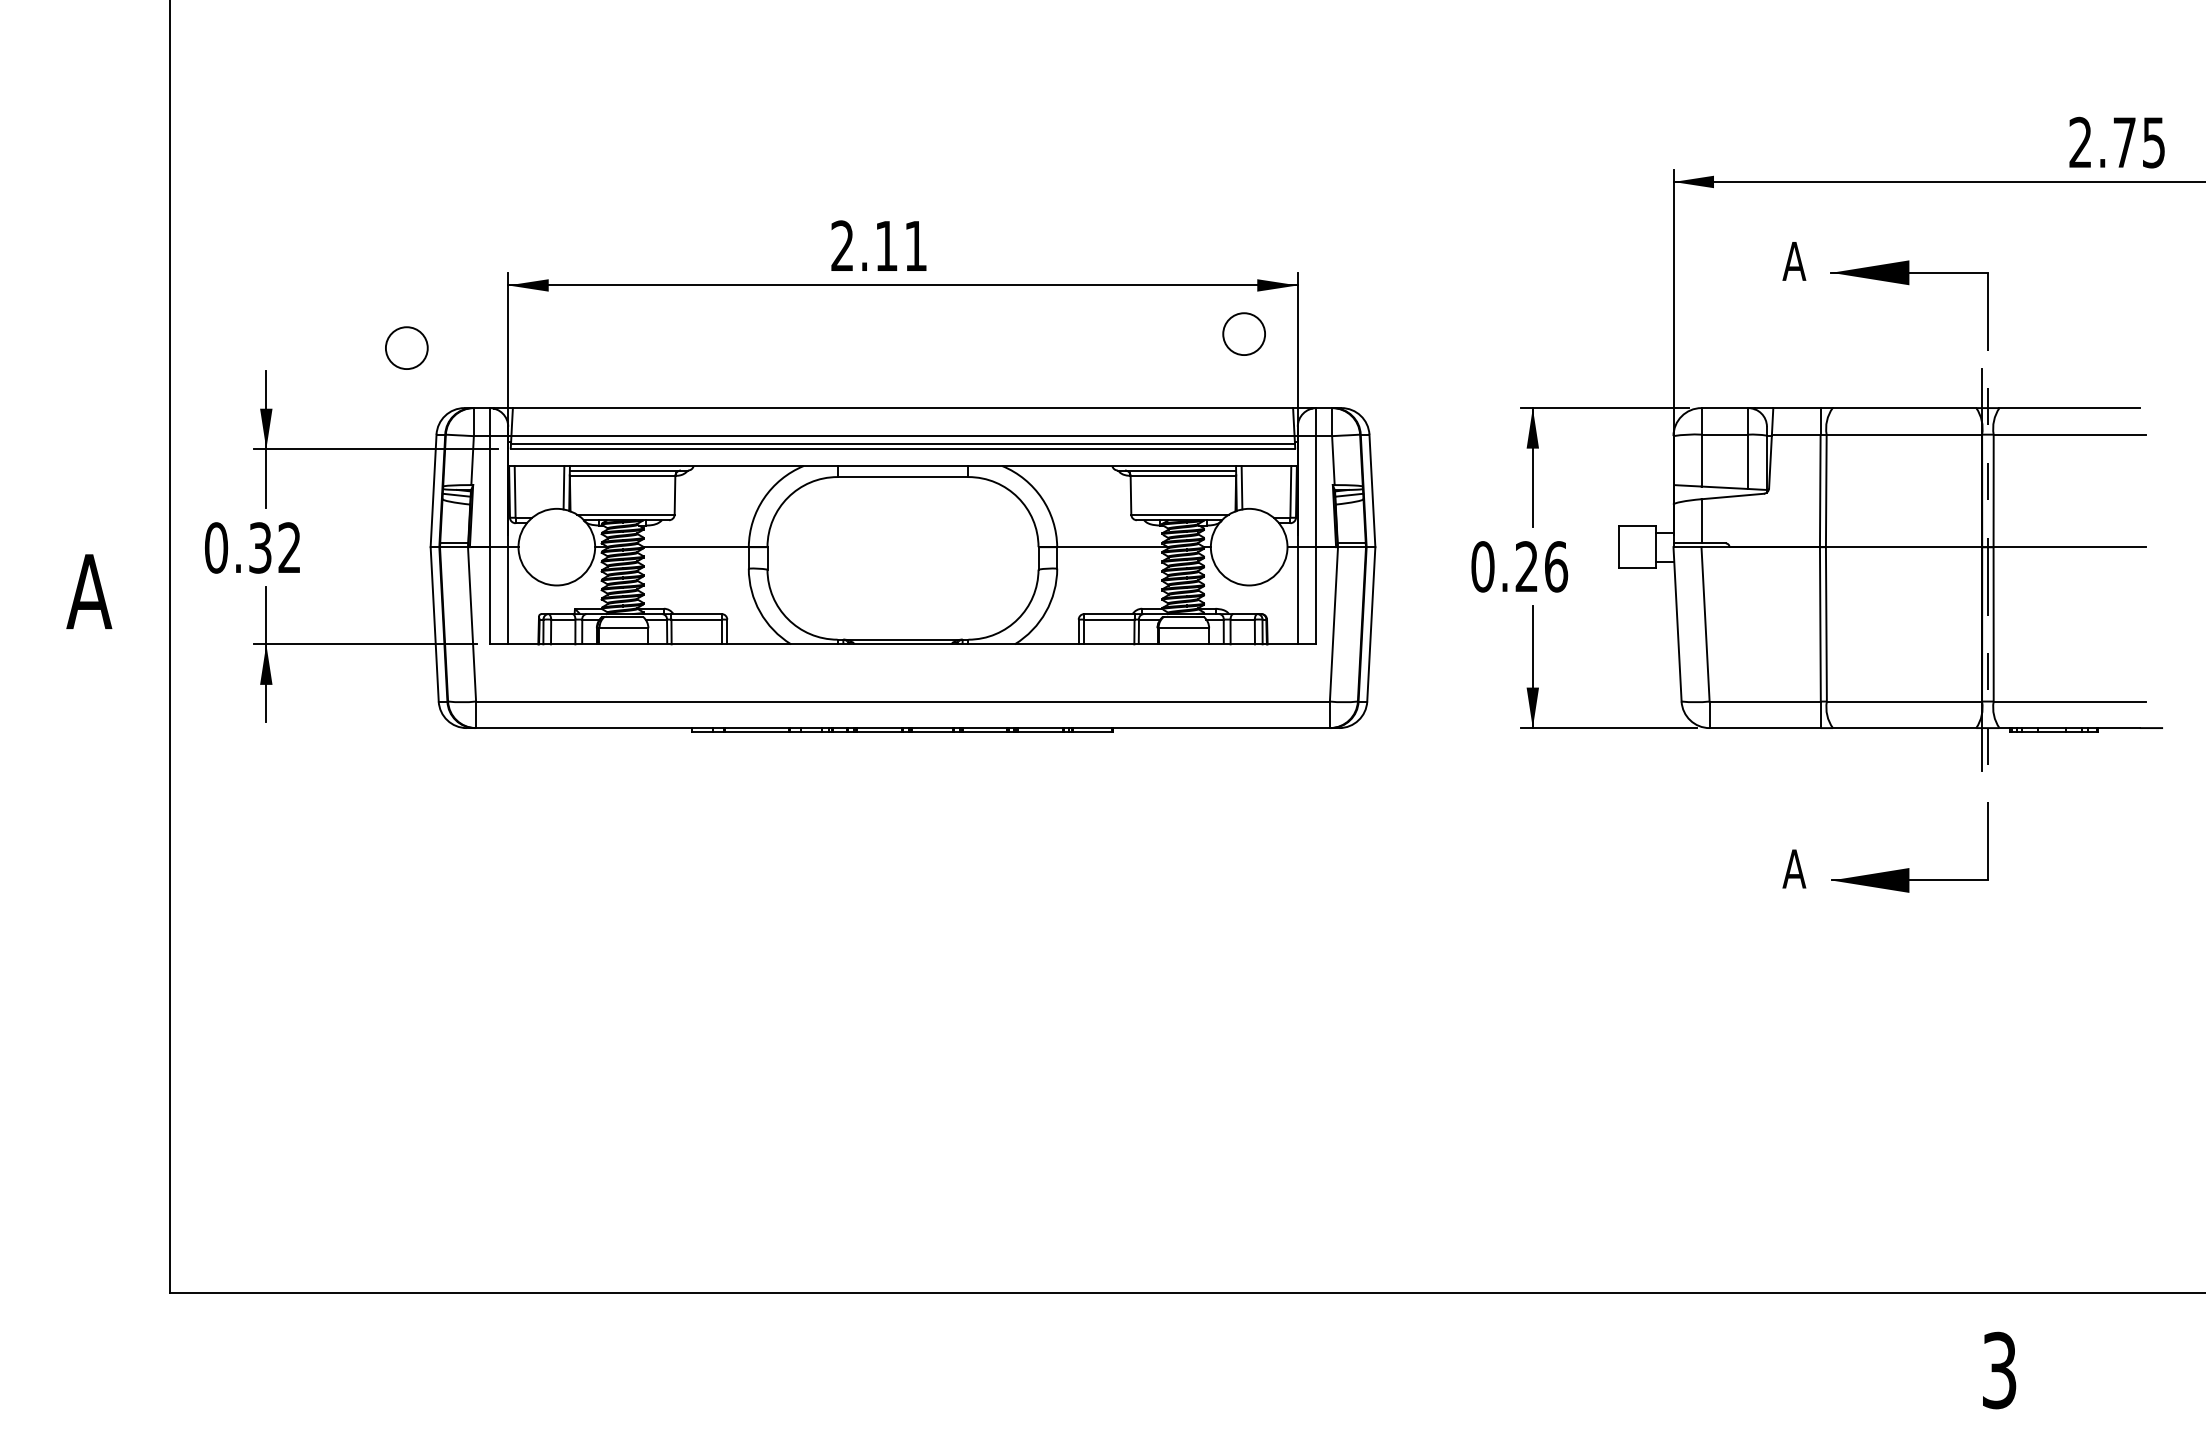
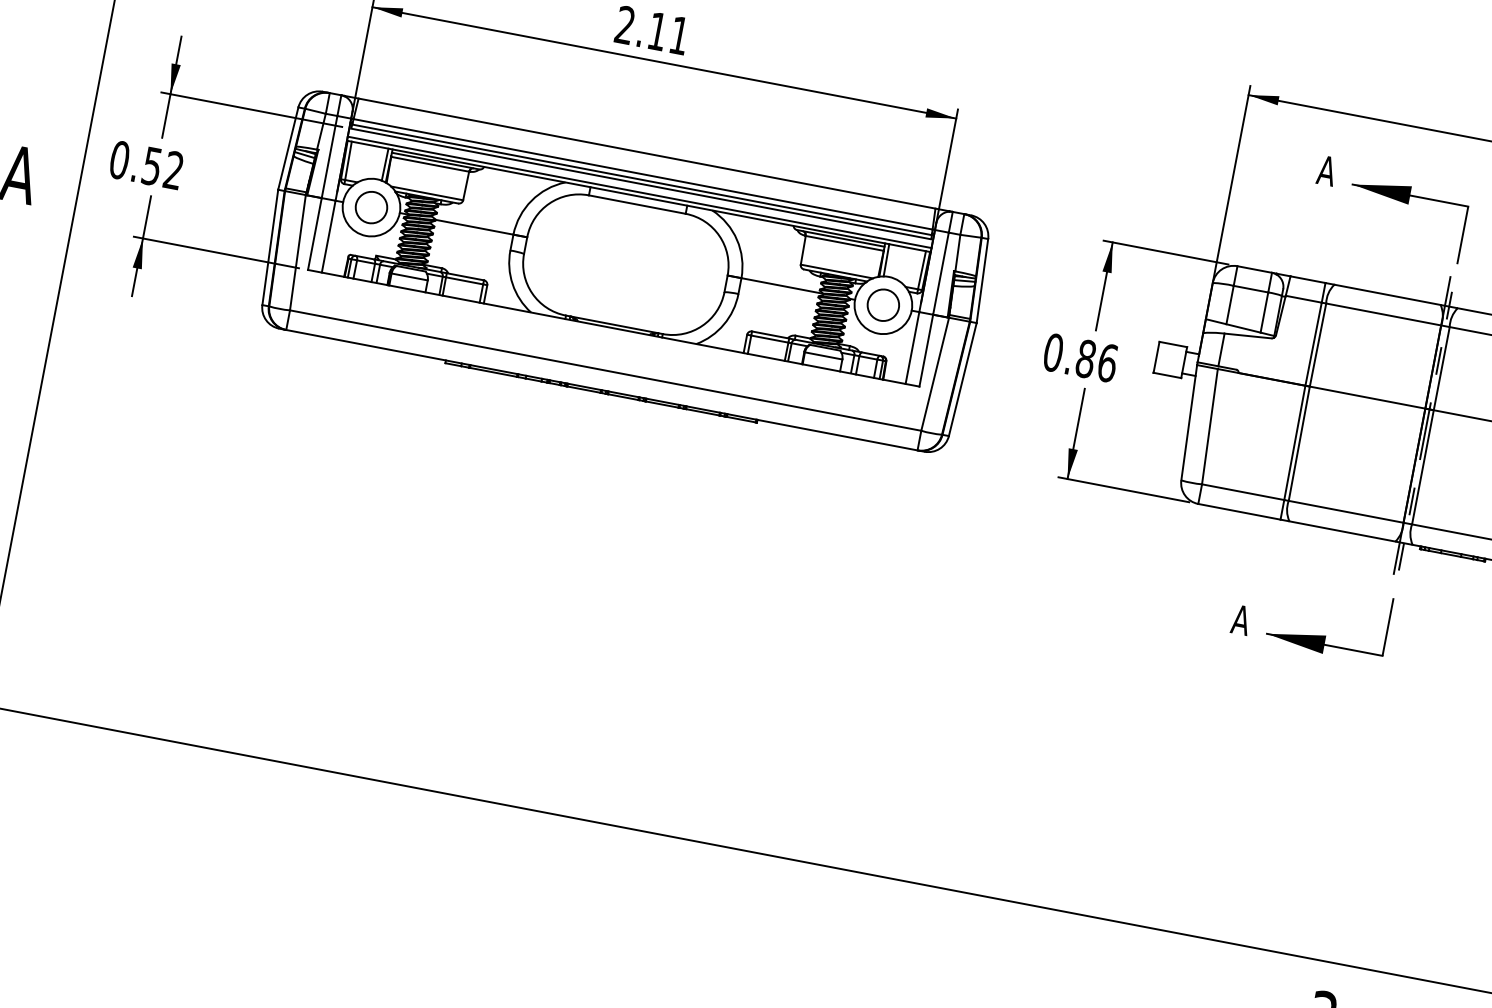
circle: (1243, 333) -> (882, 304), moved
circle: (406, 347) -> (371, 207), moved
line: (902, 460) -> (639, 192), added
text: (260, 547) -> (152, 166), 0.32 -> 0.52
text: (1526, 566) -> (1085, 358), 0.26 -> 0.86

